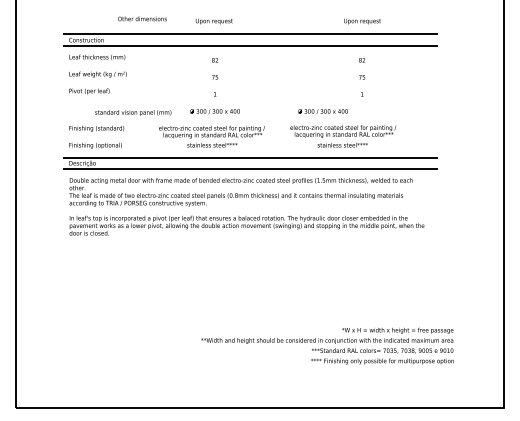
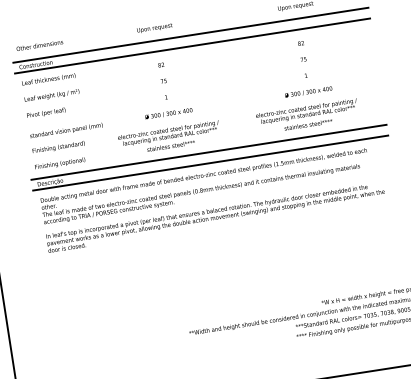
text: (142, 18) -> (39, 45), moved
text: (322, 111) -> (307, 92), moved
text: (133, 112) -> (66, 130), moved
text: (343, 136) -> (307, 116), moved

